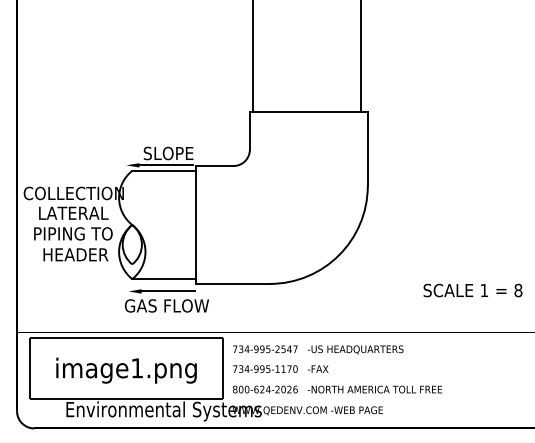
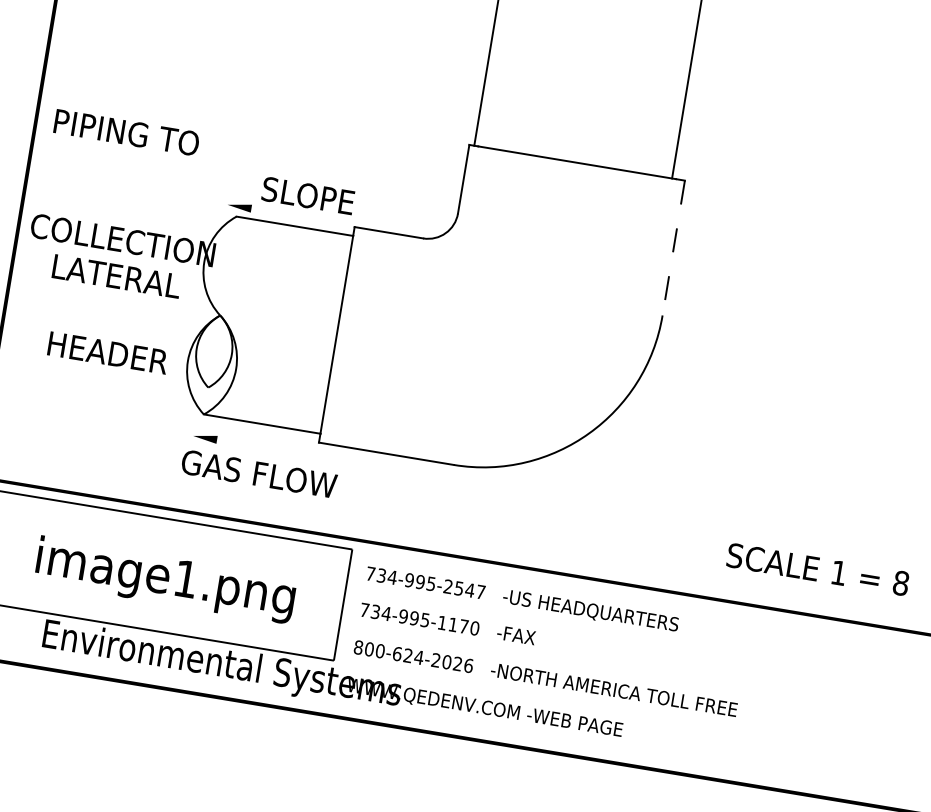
line: (367, 149) -> (673, 248), solid -> dashed
line: (165, 165) -> (298, 216), removed
text: (73, 233) -> (127, 132), moved
text: (472, 290) -> (817, 569), moved
line: (167, 291) -> (264, 447), removed

